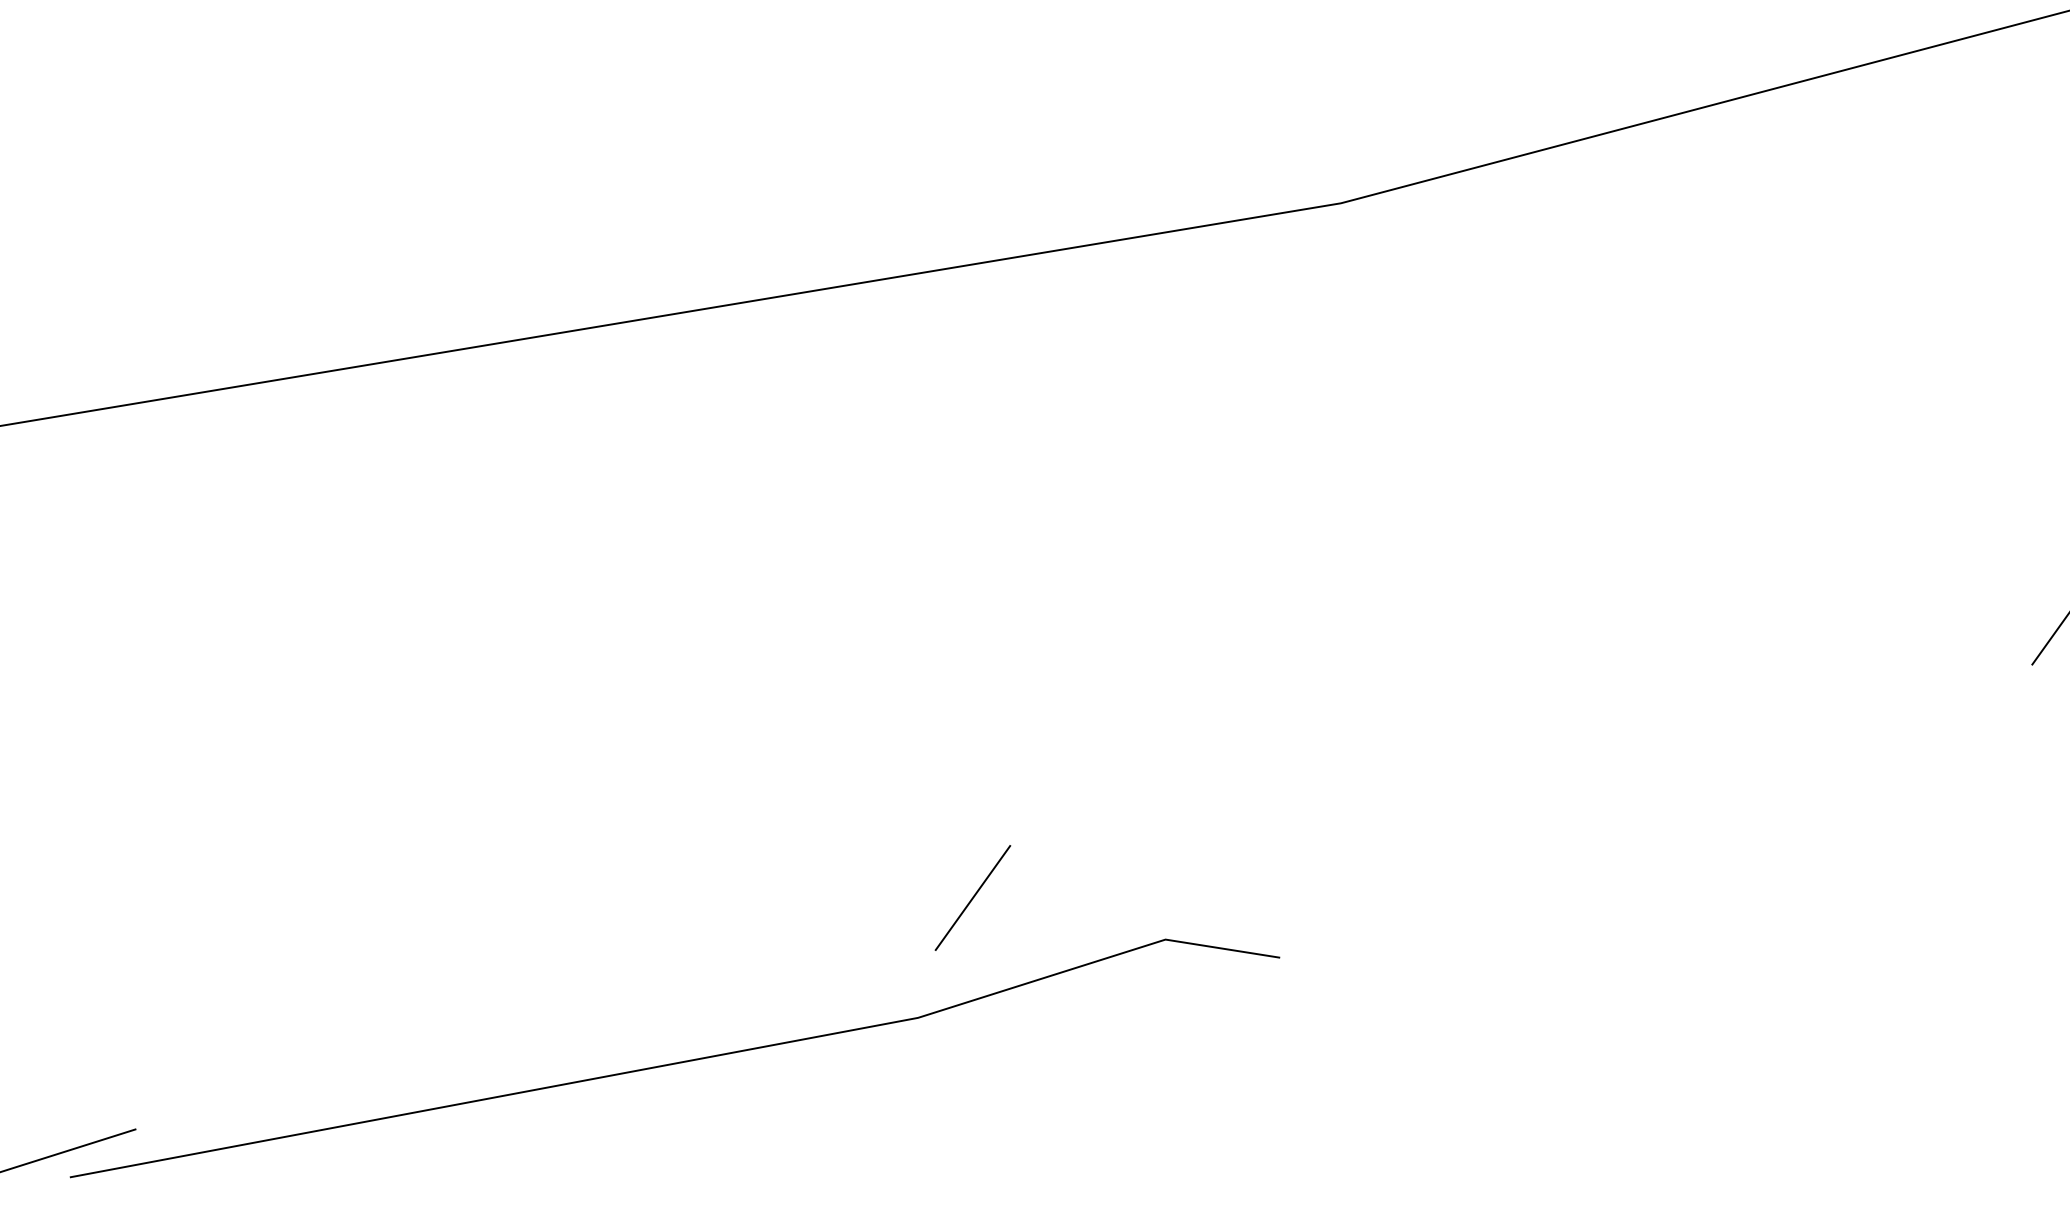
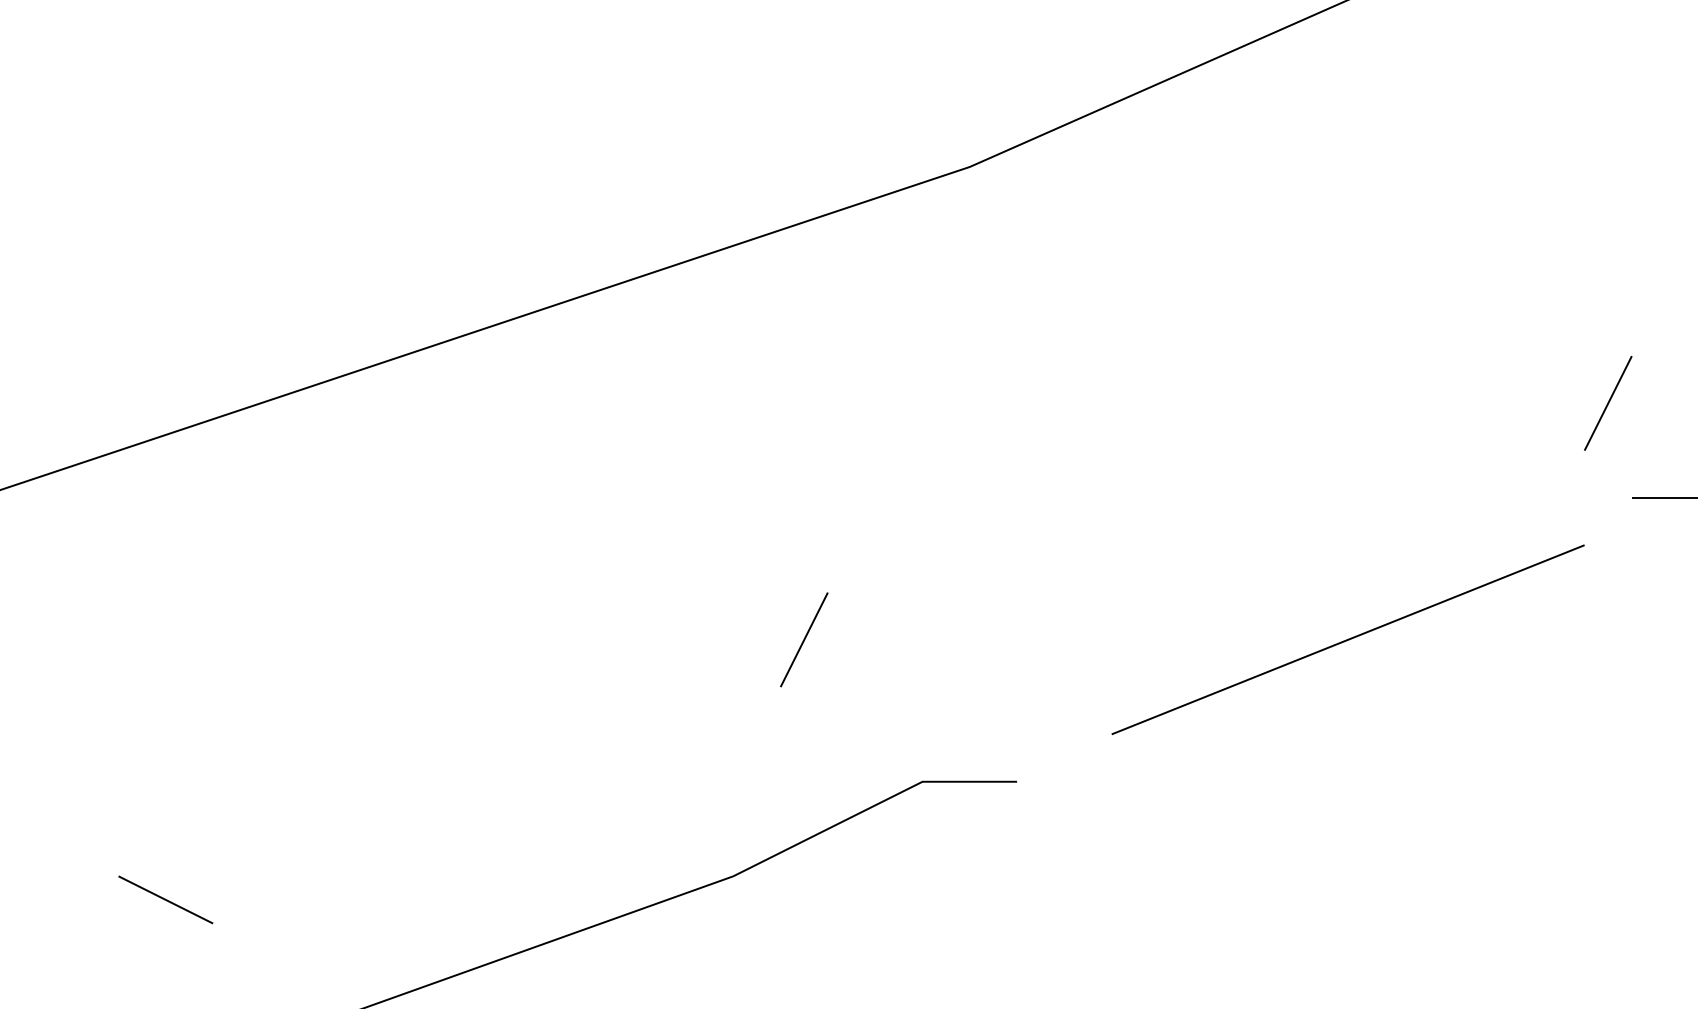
line: (1708, 848) -> (1347, 639), added
line: (973, 897) -> (804, 639), moved
line: (225, 936) -> (165, 899), added

